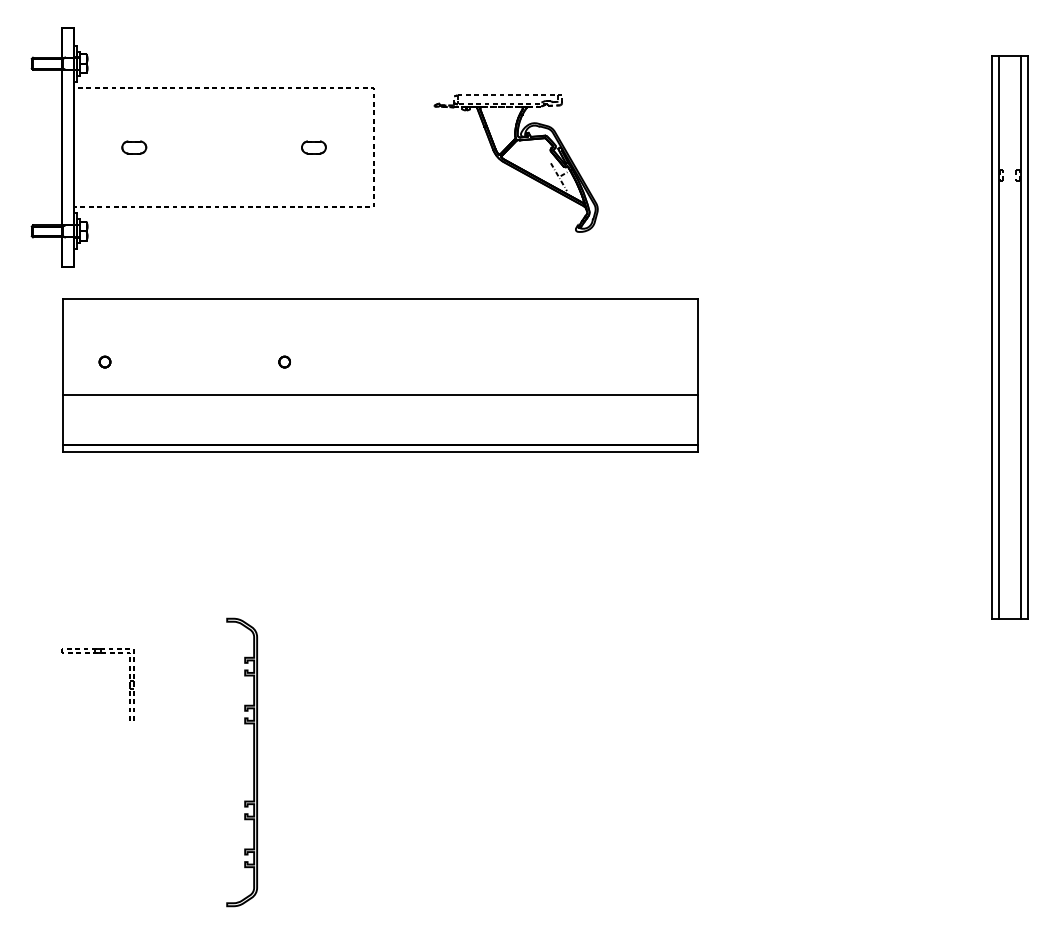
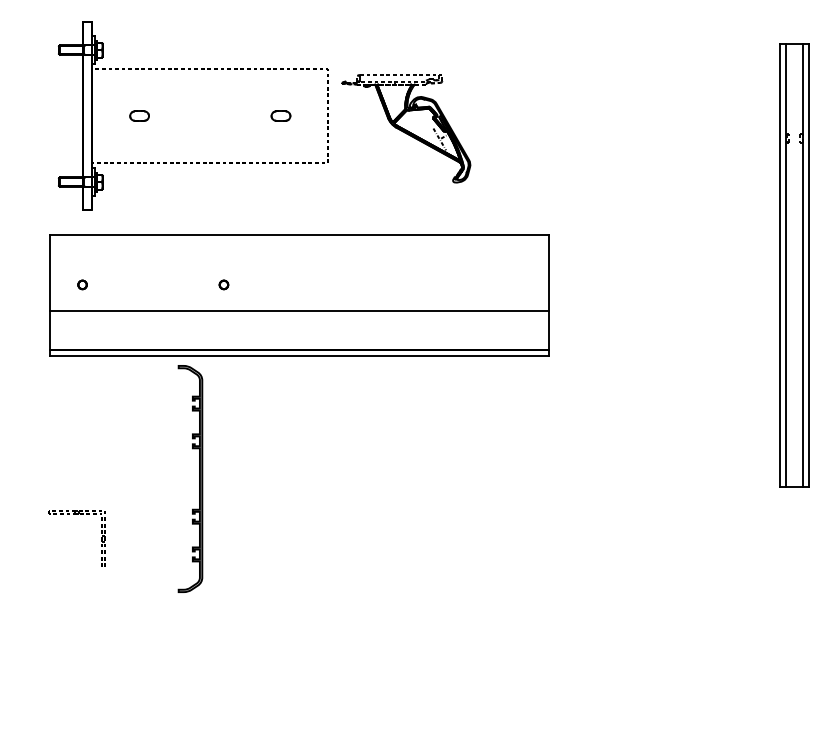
part: (146, 146) -> (149, 115), moved
part: (253, 761) -> (199, 478), moved

